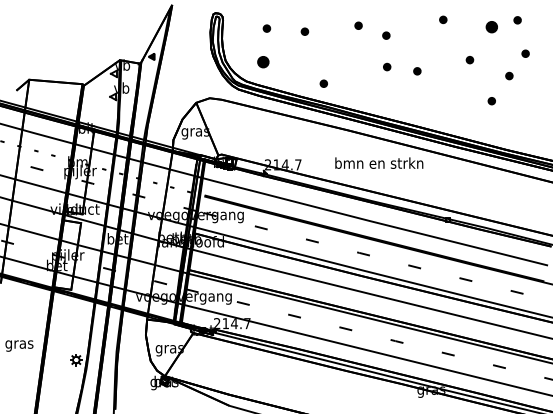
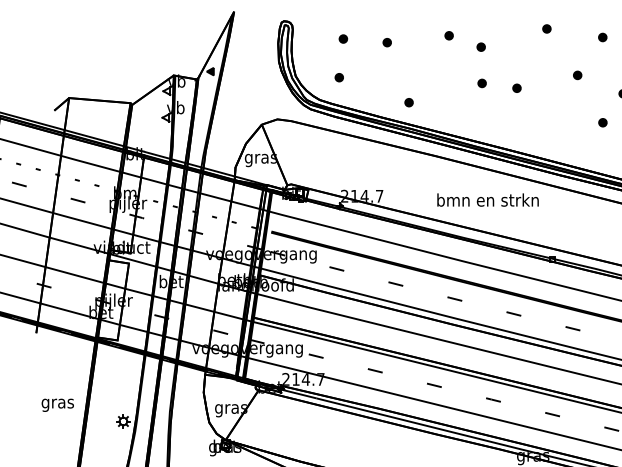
part: (491, 27) -> (602, 37), size x0.62
part: (263, 61) -> (339, 76), size x0.62
text: (379, 162) -> (488, 199), moved

